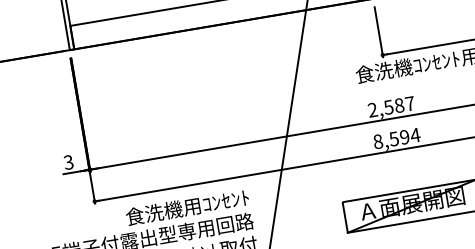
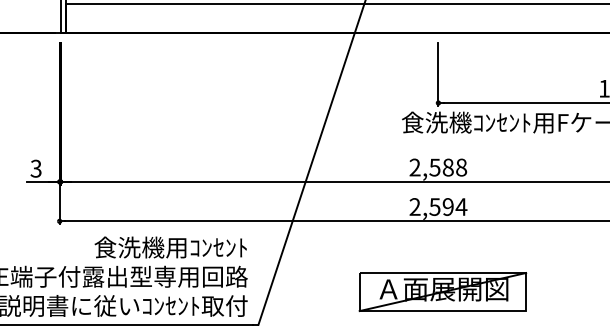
text: (410, 103) -> (461, 167), 2,587 -> 2,588
text: (377, 142) -> (414, 207), 8,594 -> 2,594

